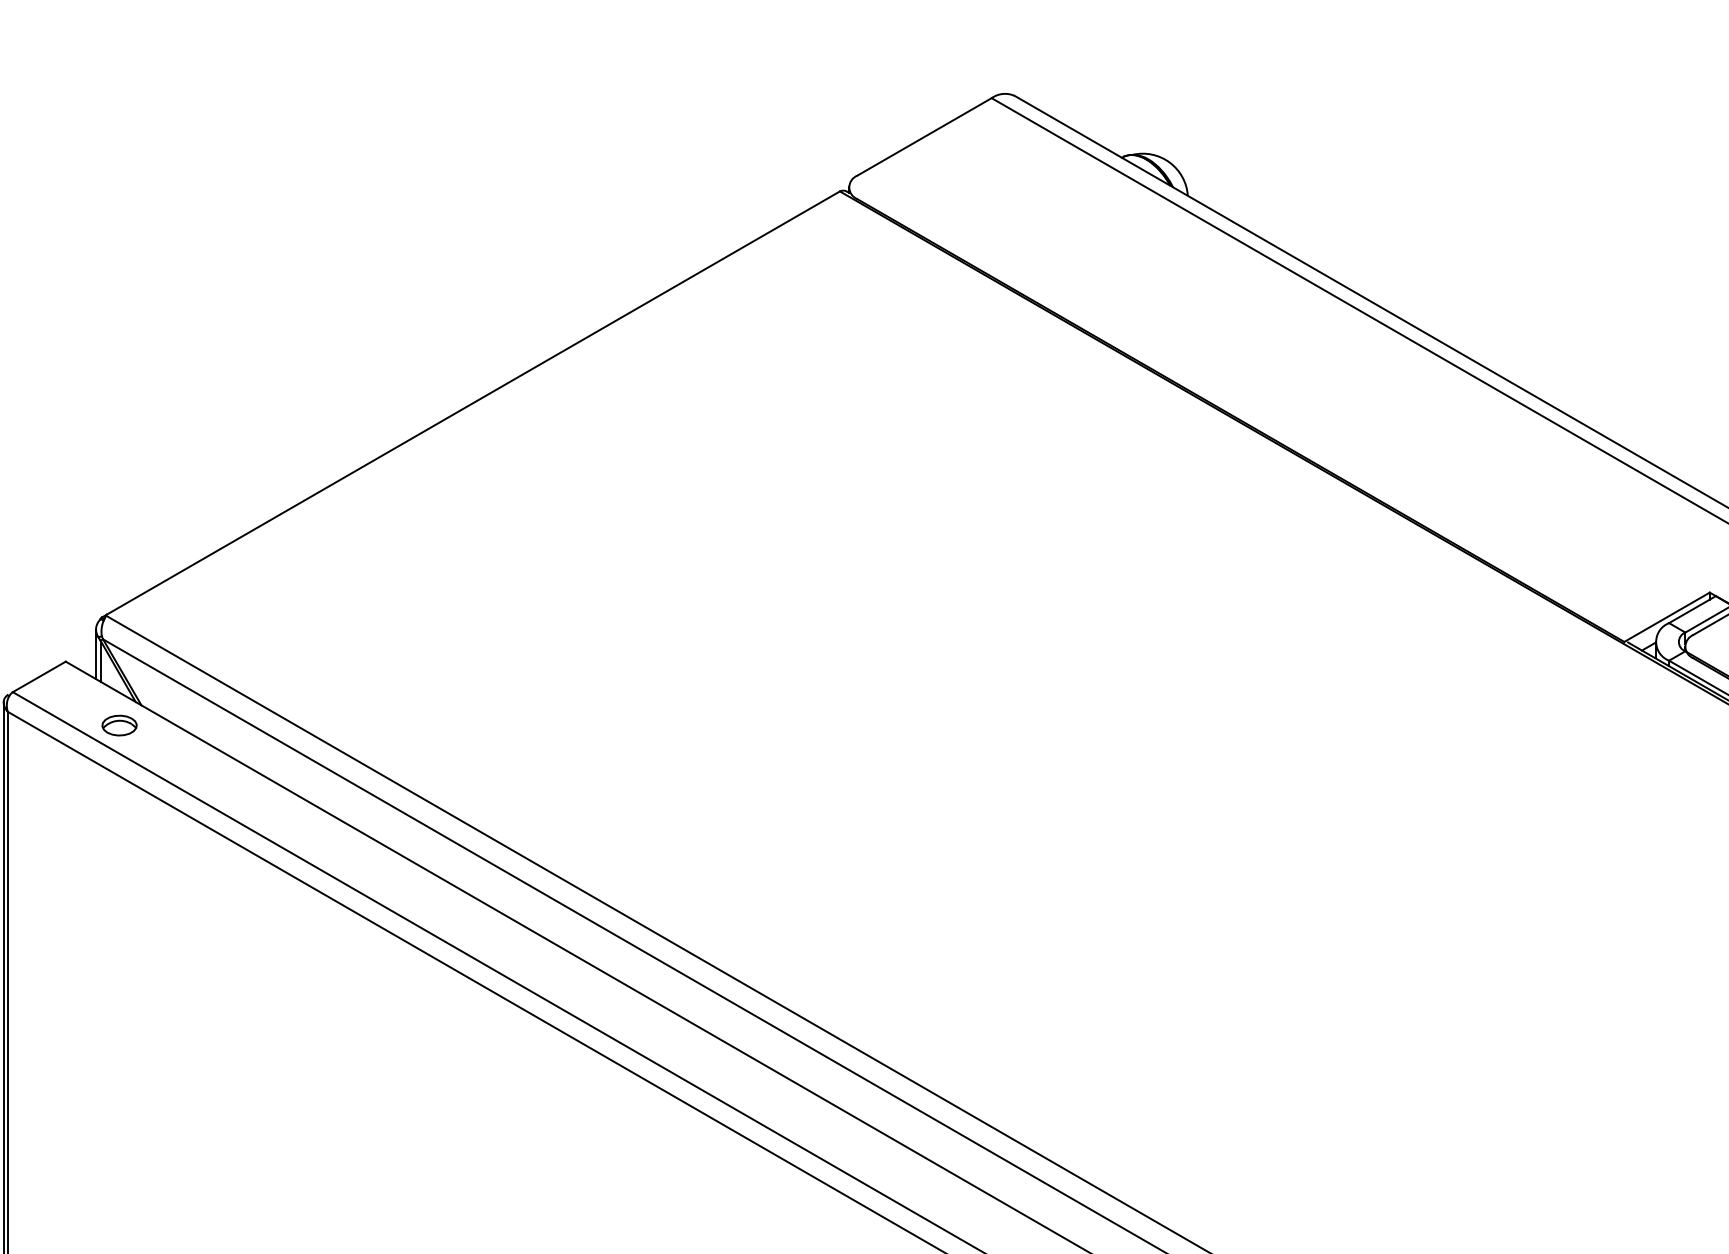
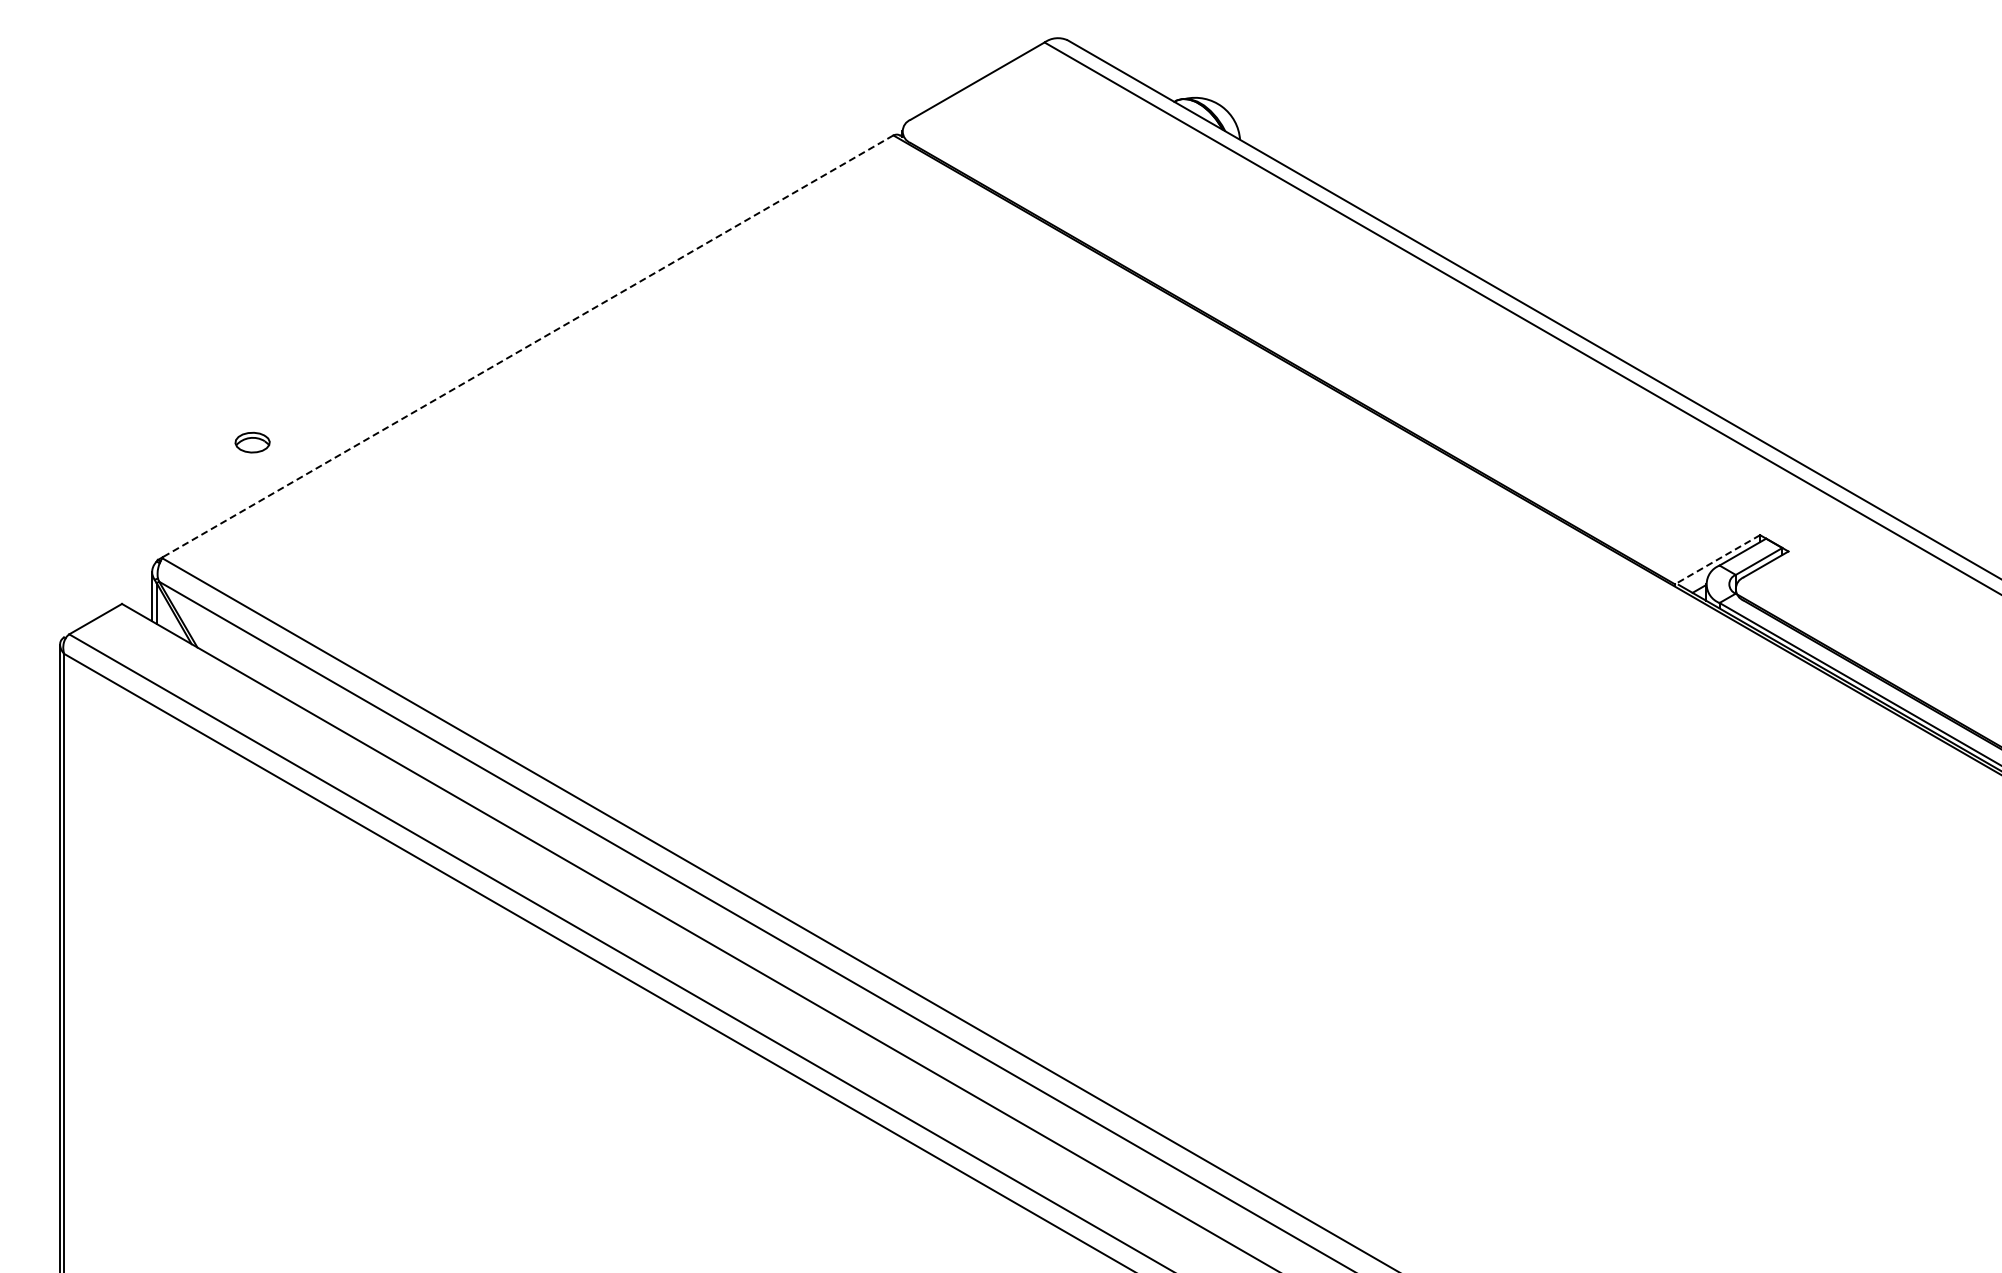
line: (473, 403) -> (528, 346), solid -> dashed
line: (1667, 617) -> (1717, 559), solid -> dashed
part: (119, 725) -> (252, 442), moved

